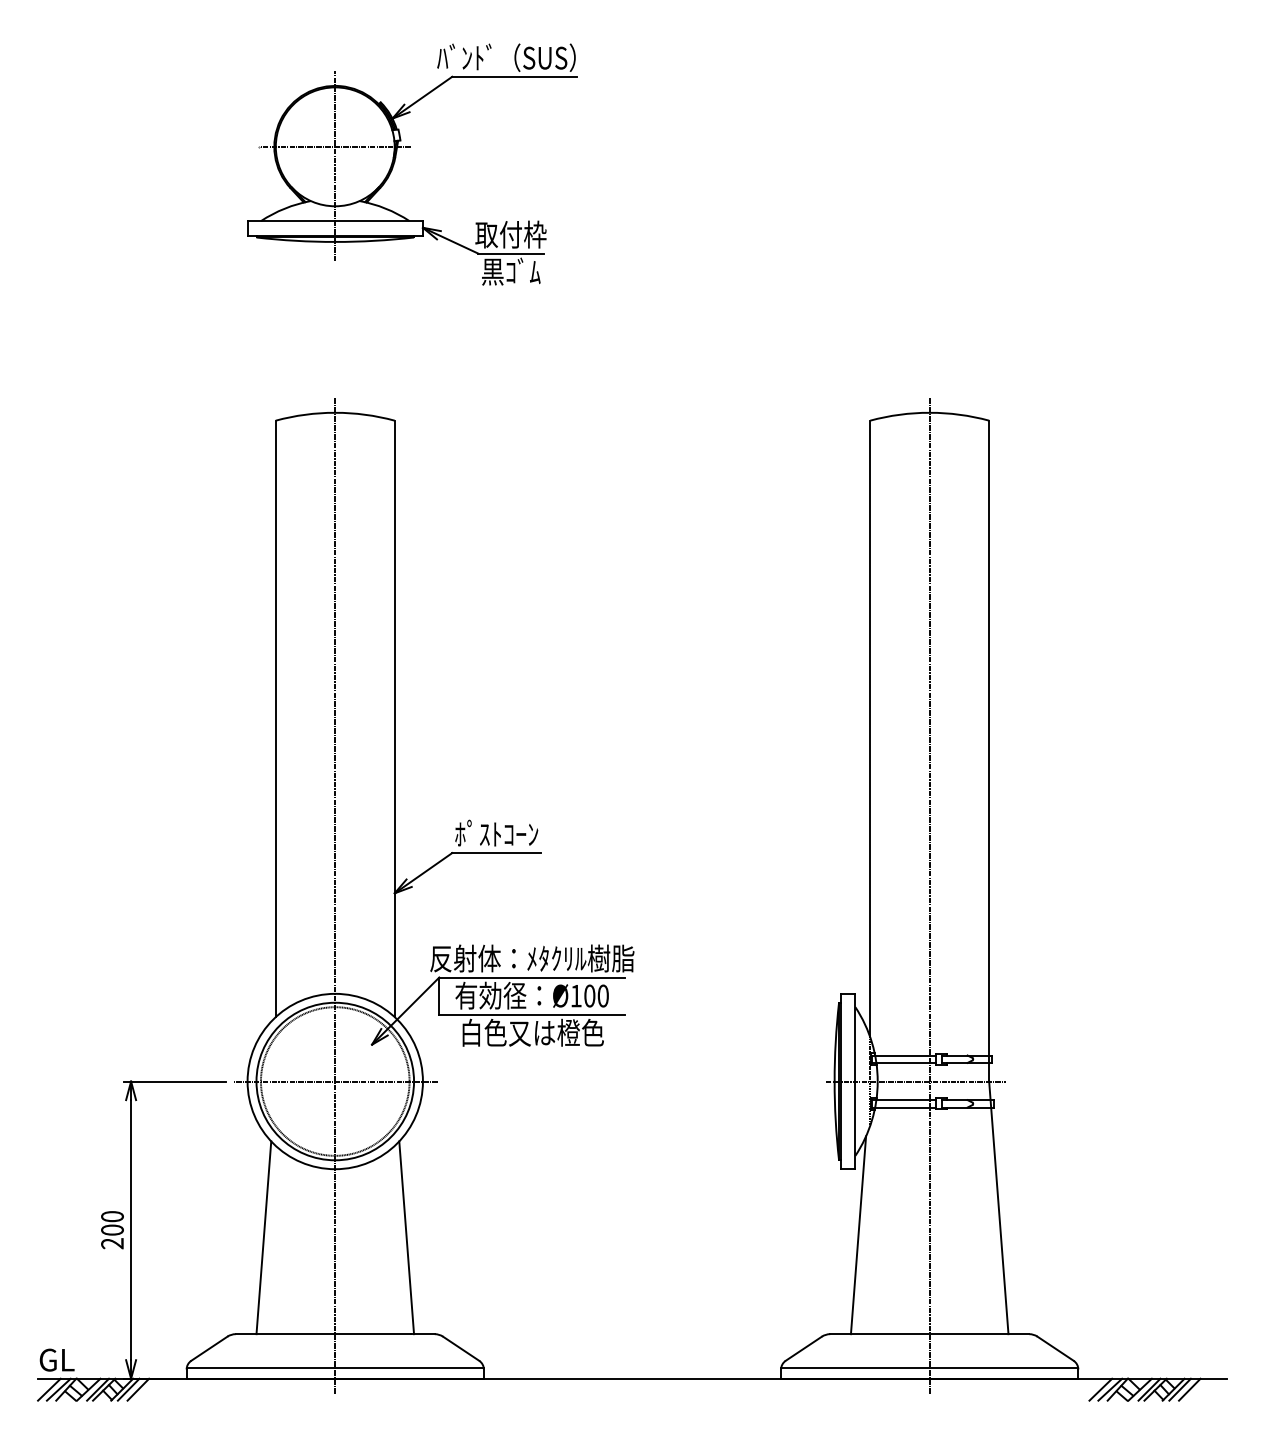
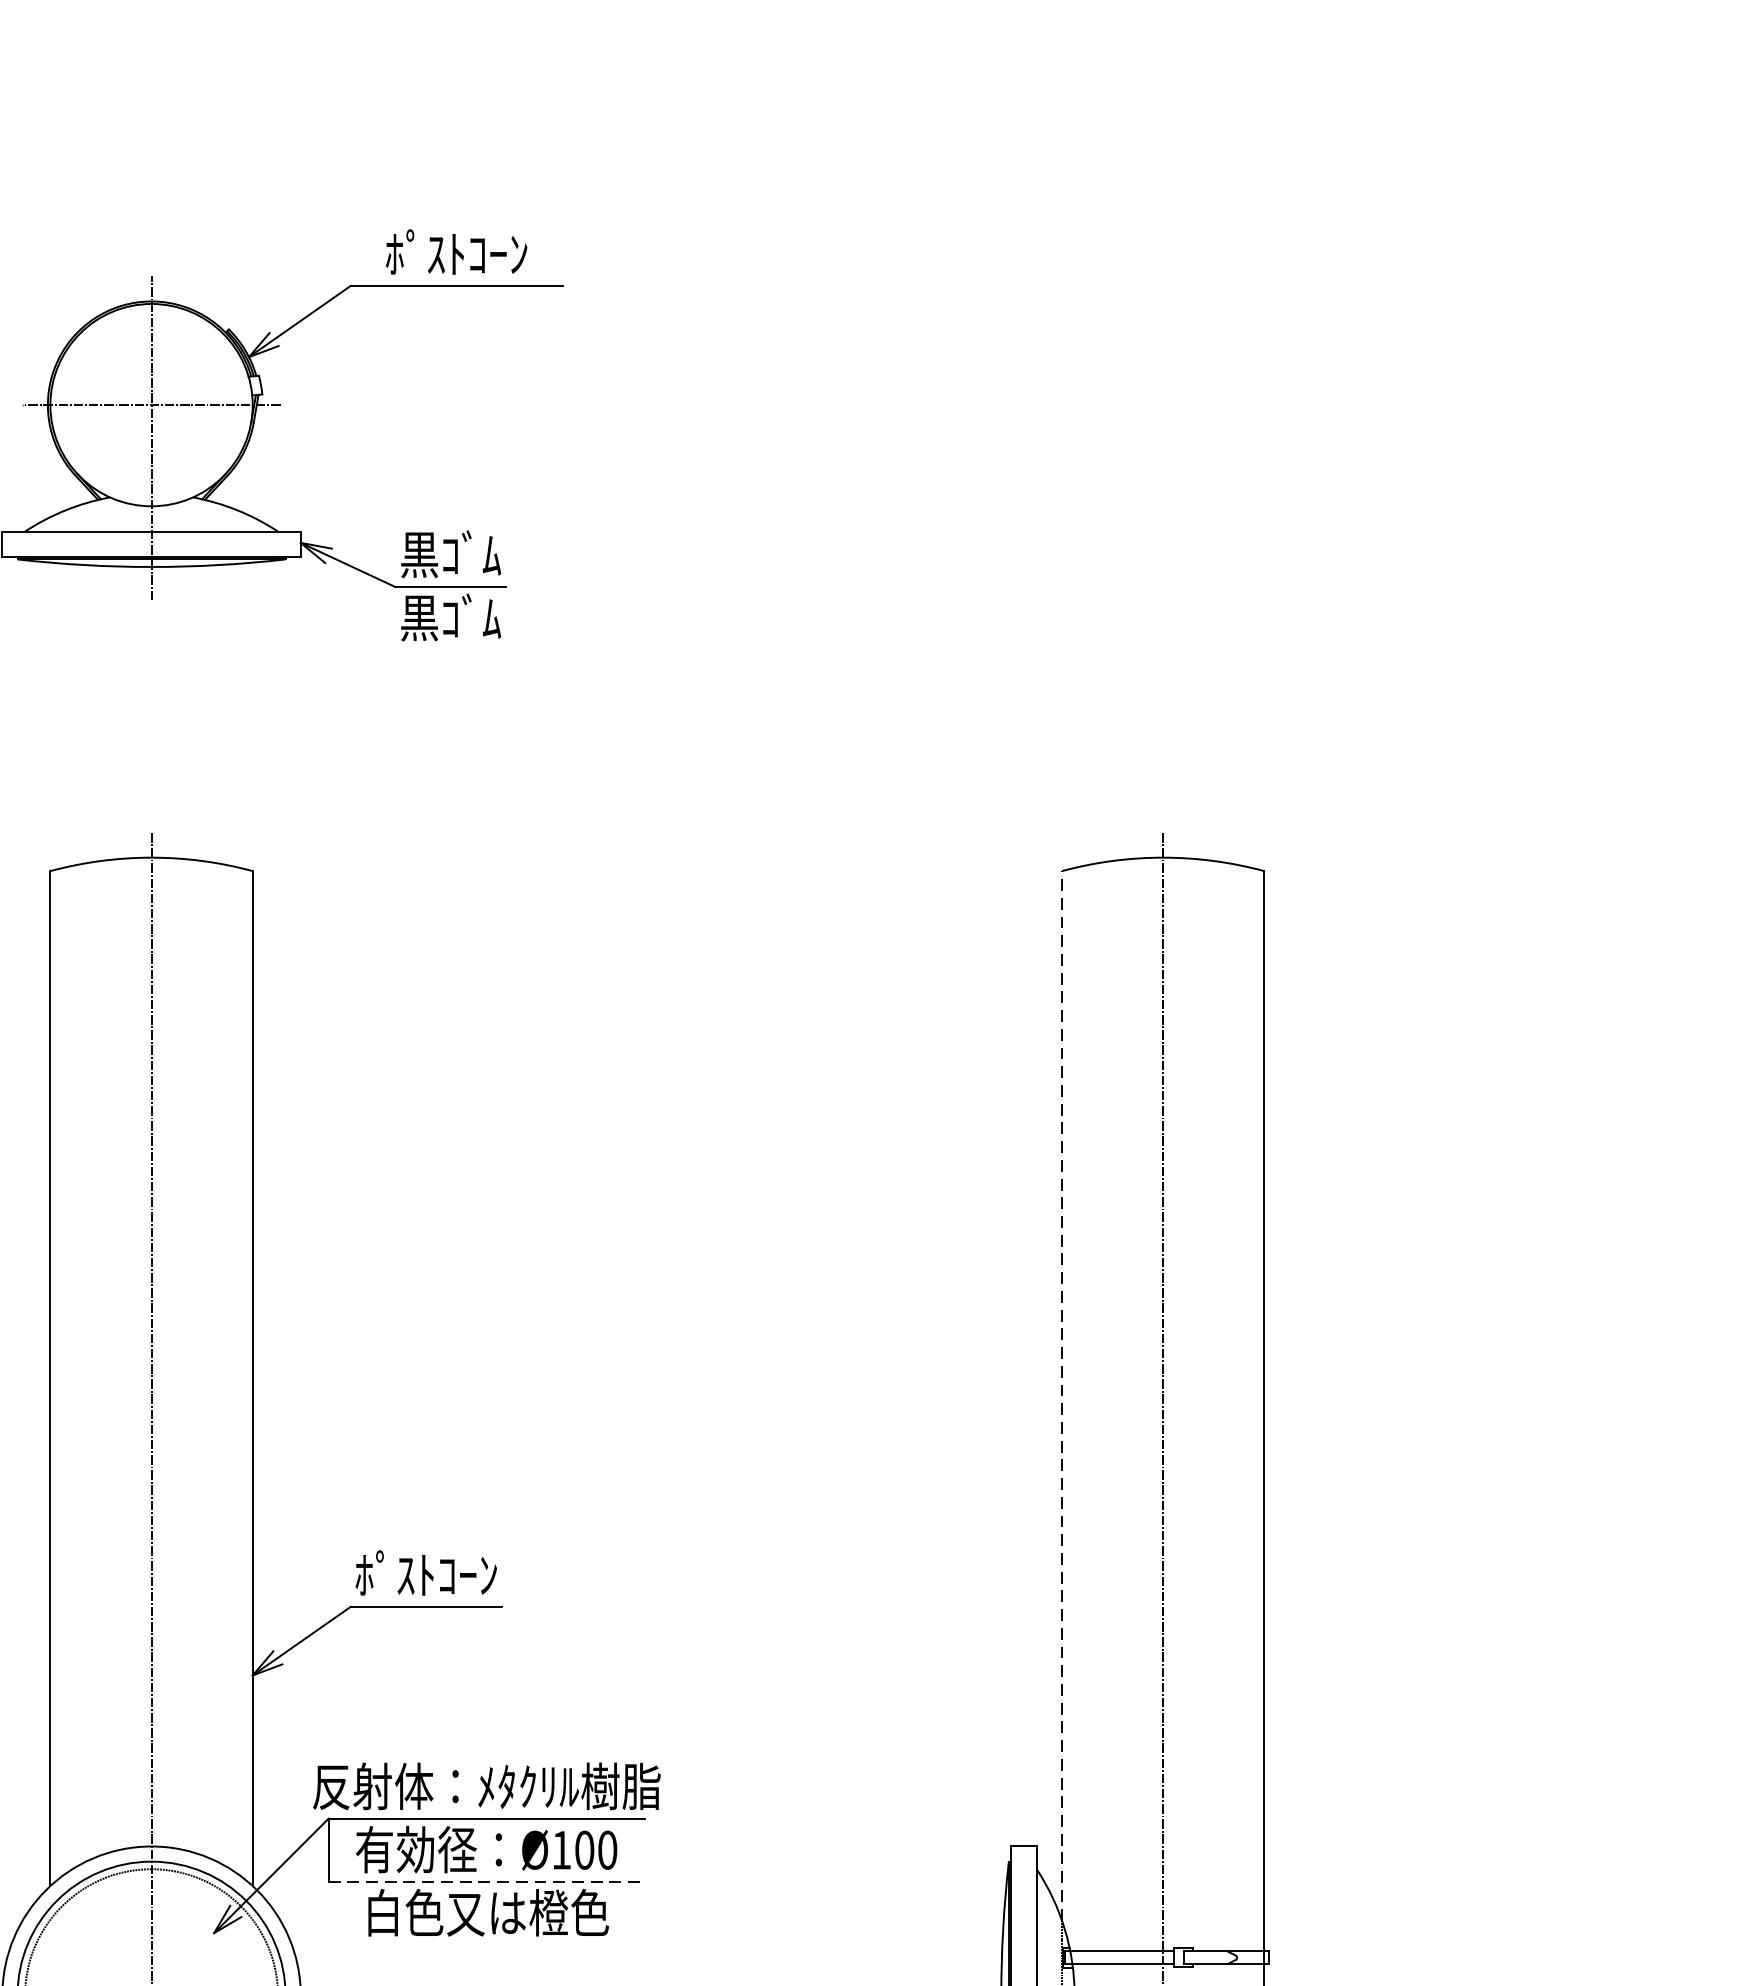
text: (506, 57) -> (442, 253), ﾊﾞﾝﾄﾞ（SUS） -> ﾎﾟｽﾄｺｰﾝ
text: (510, 234) -> (449, 554), 取付枠 -> 黒ｺﾞﾑ
line: (870, 728) -> (1062, 1394), solid -> dashed
line: (532, 1014) -> (487, 1881), solid -> dashed

